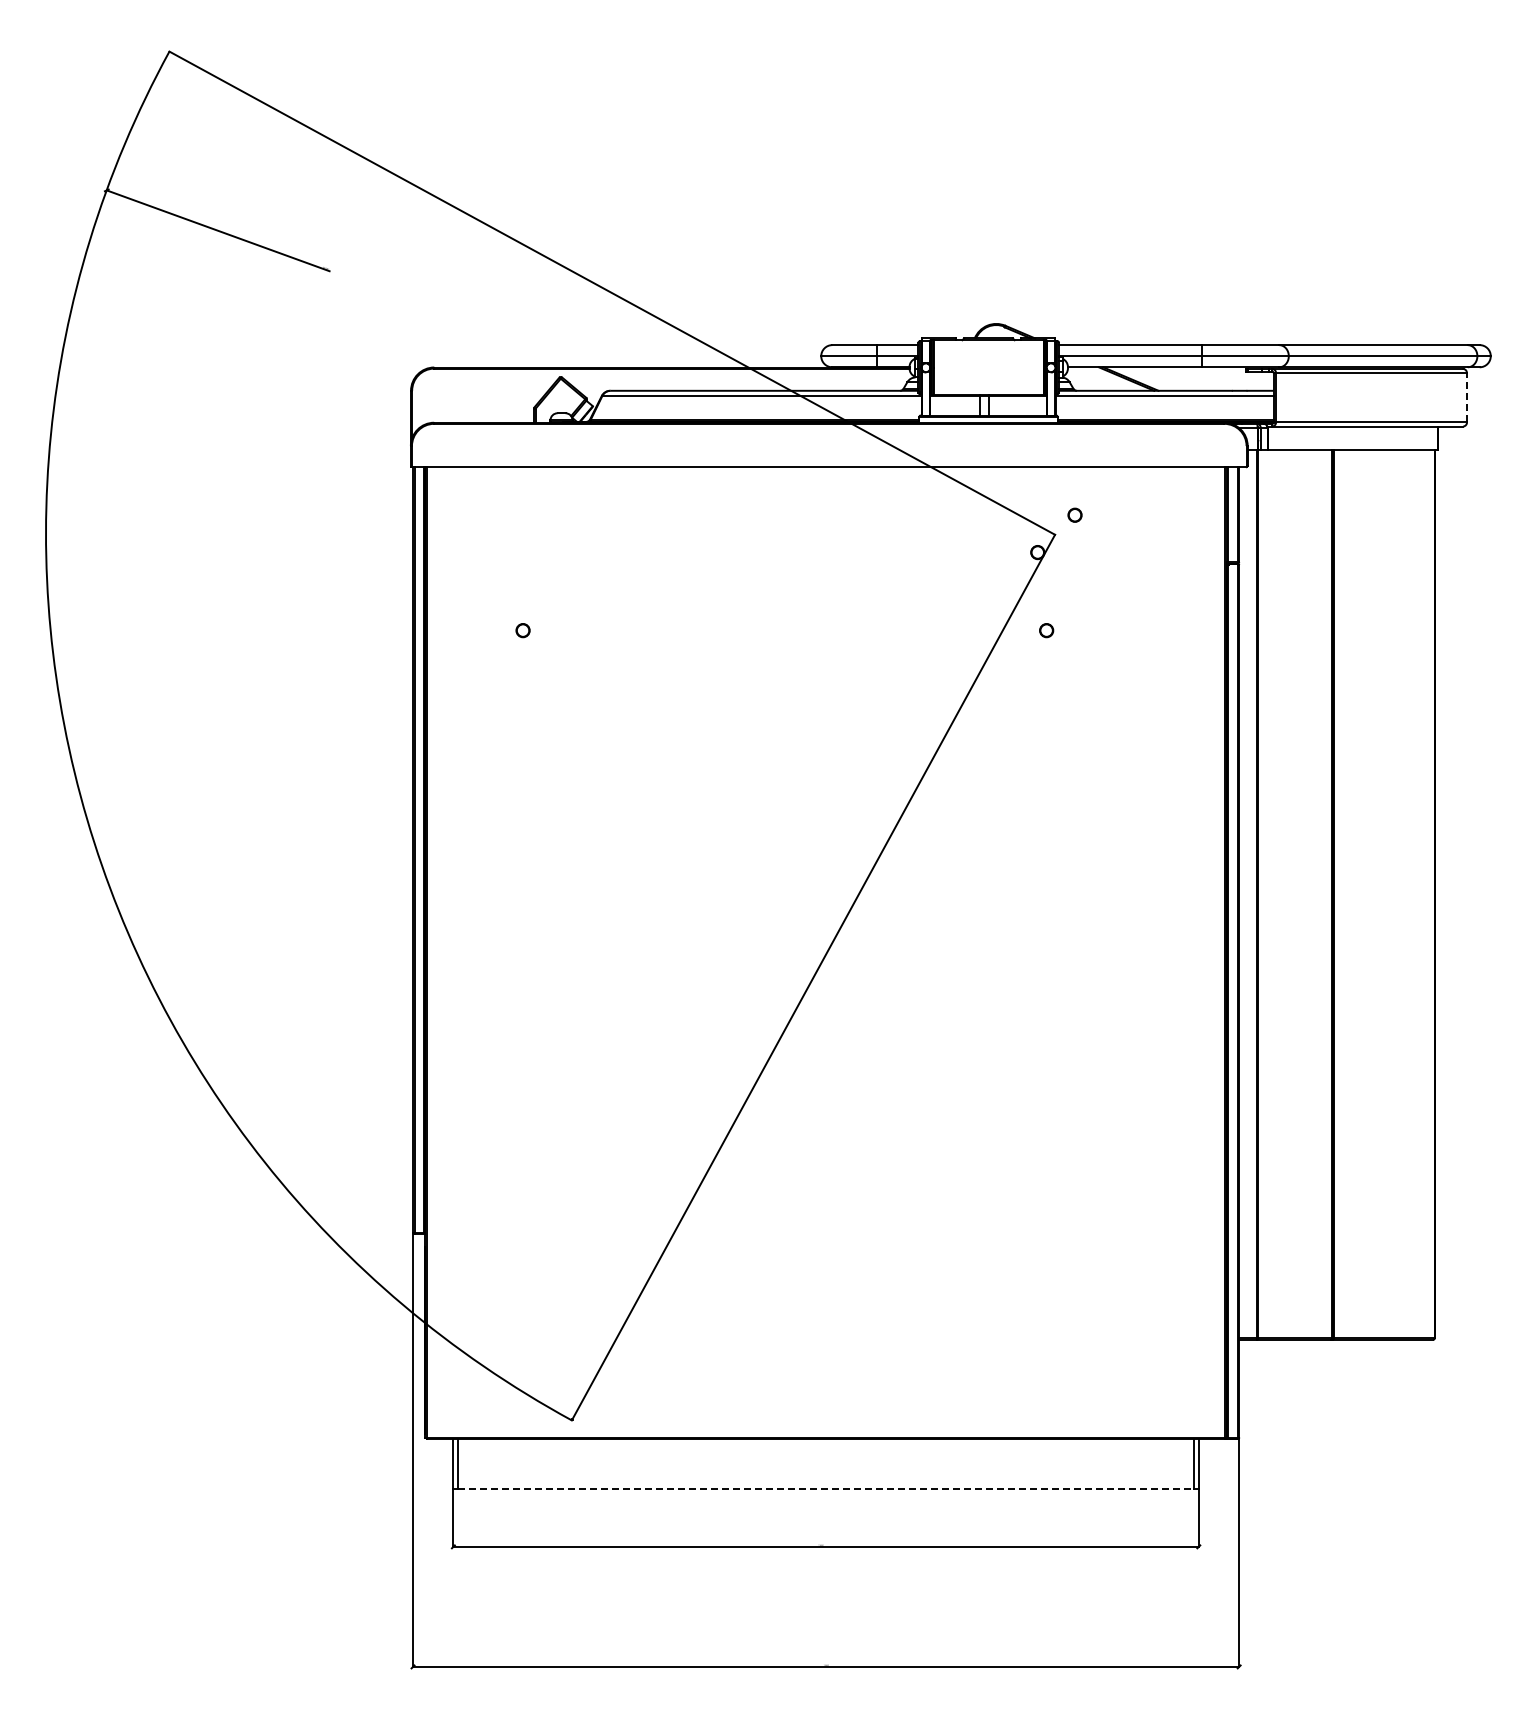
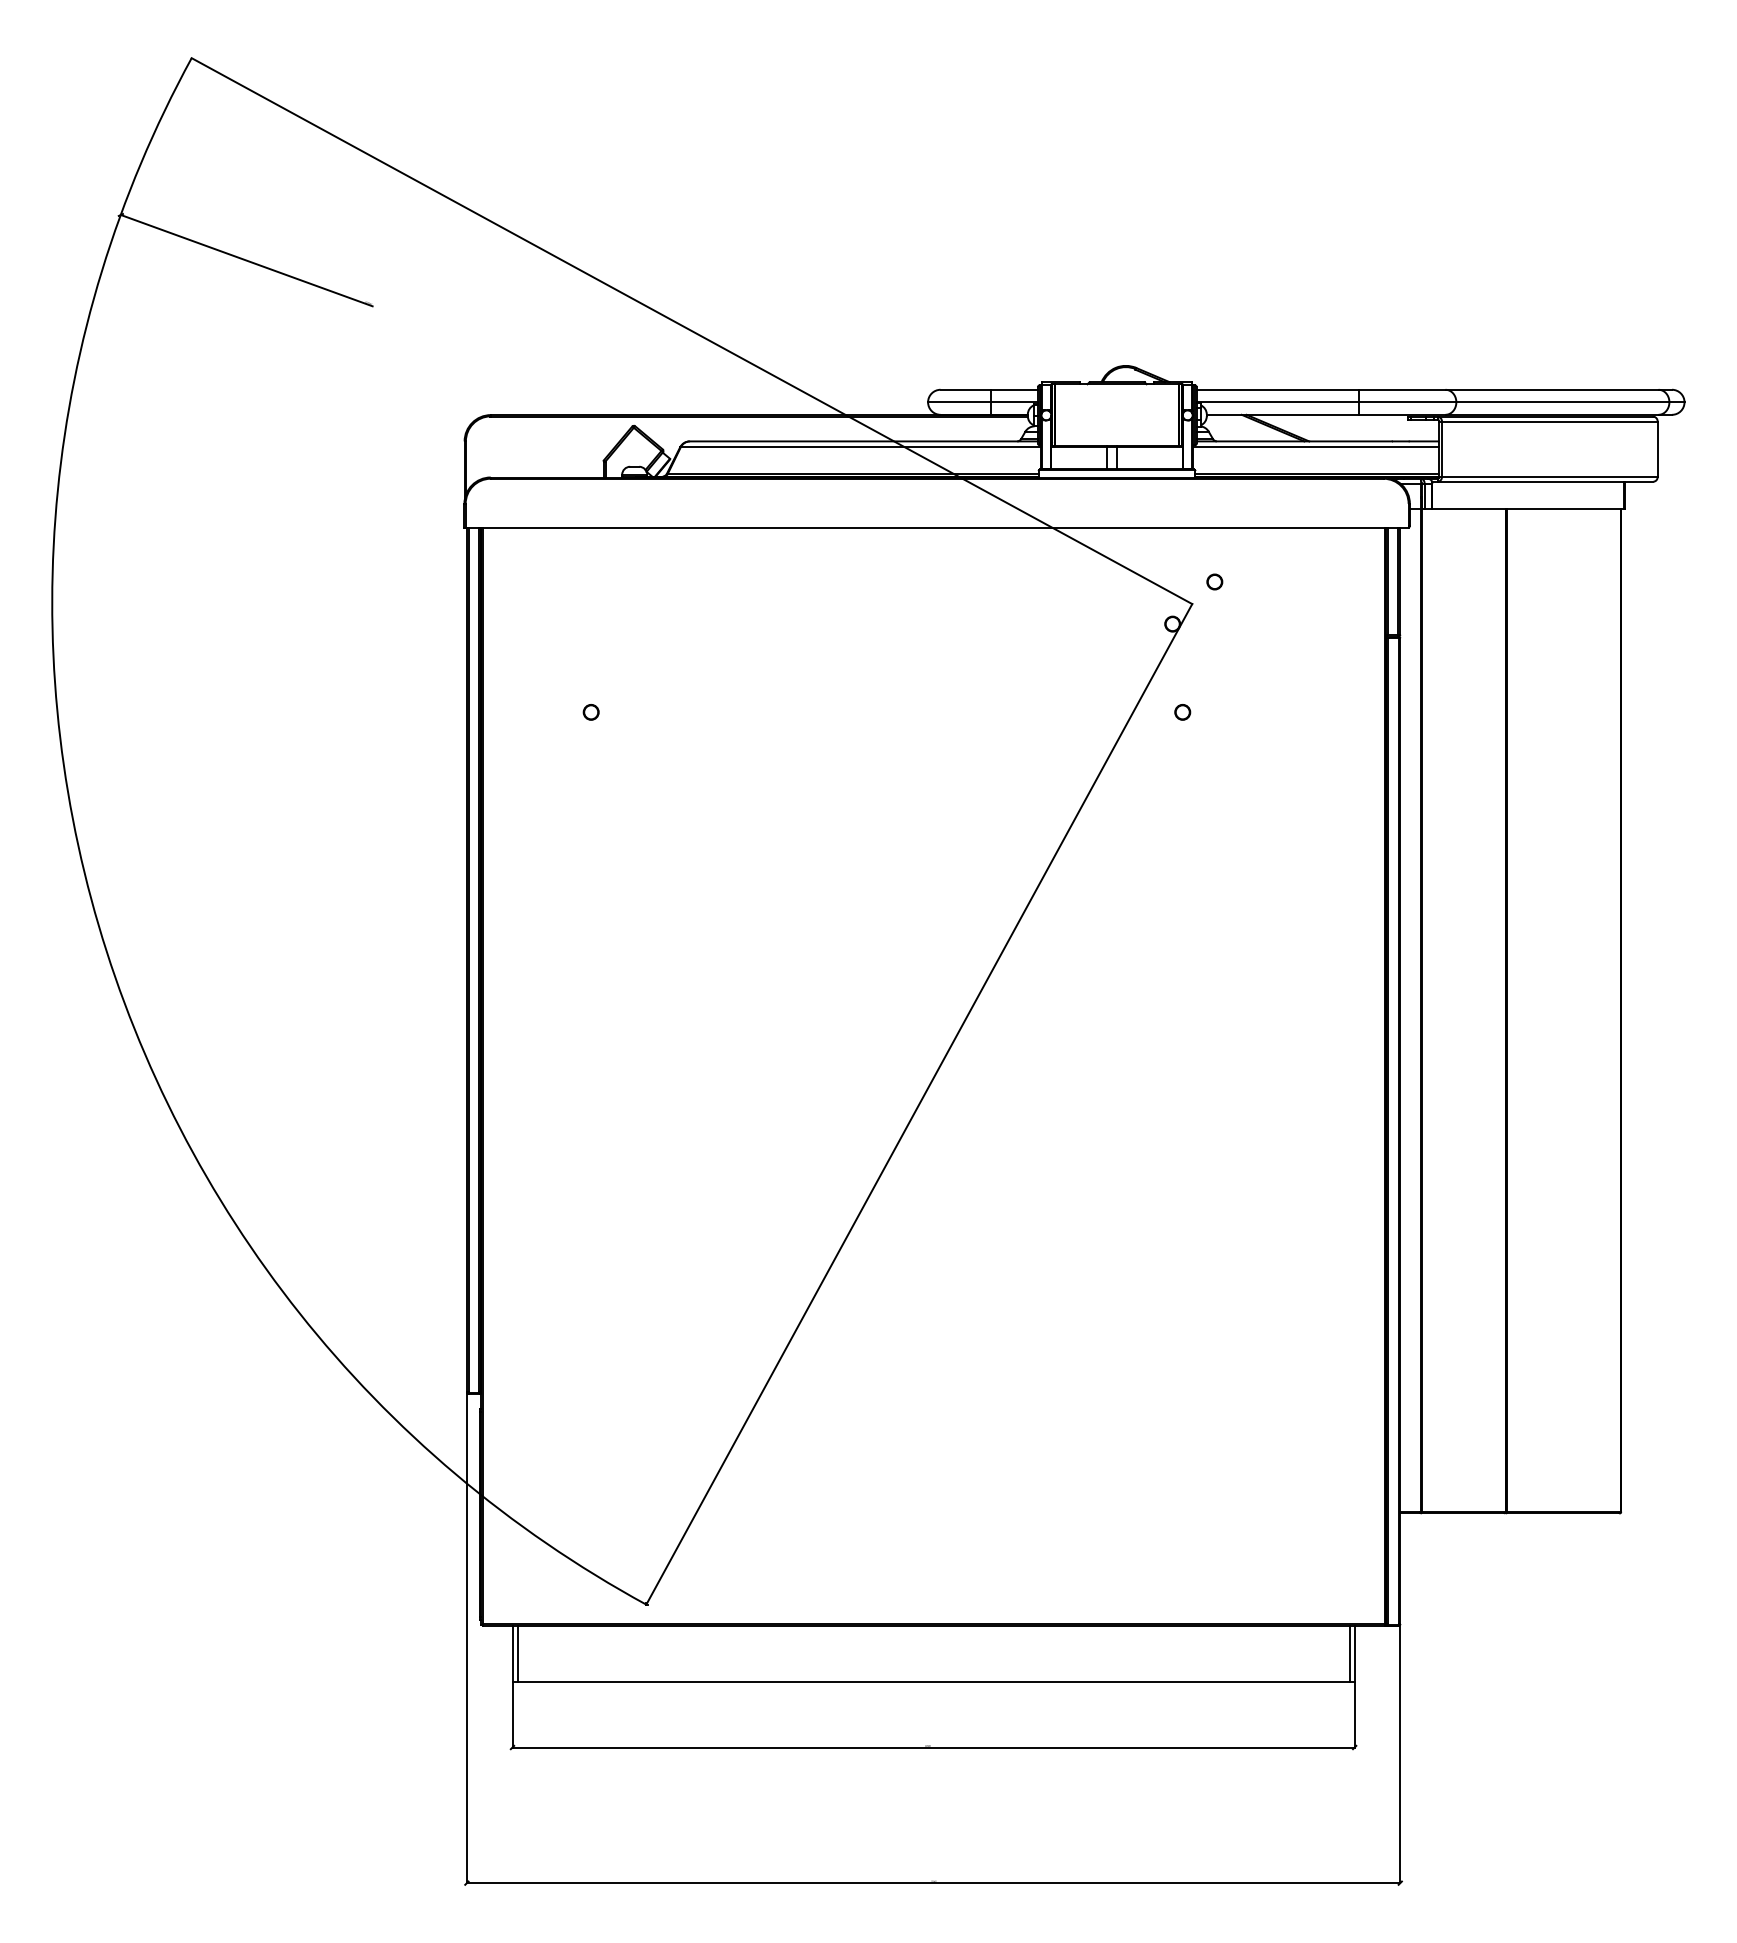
line: (1467, 397) -> (1658, 448), dashed -> solid
line: (826, 1488) -> (934, 1681), dashed -> solid

